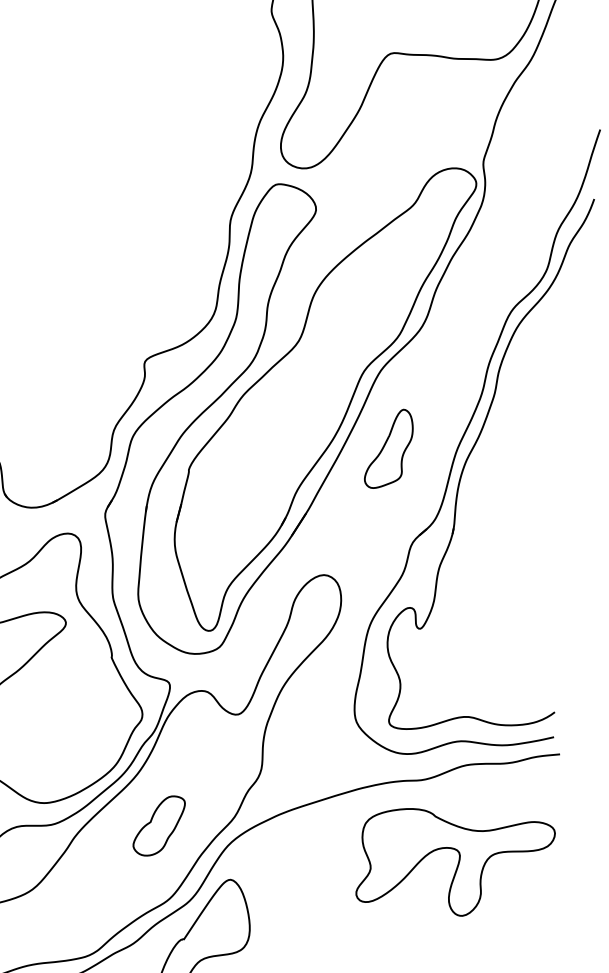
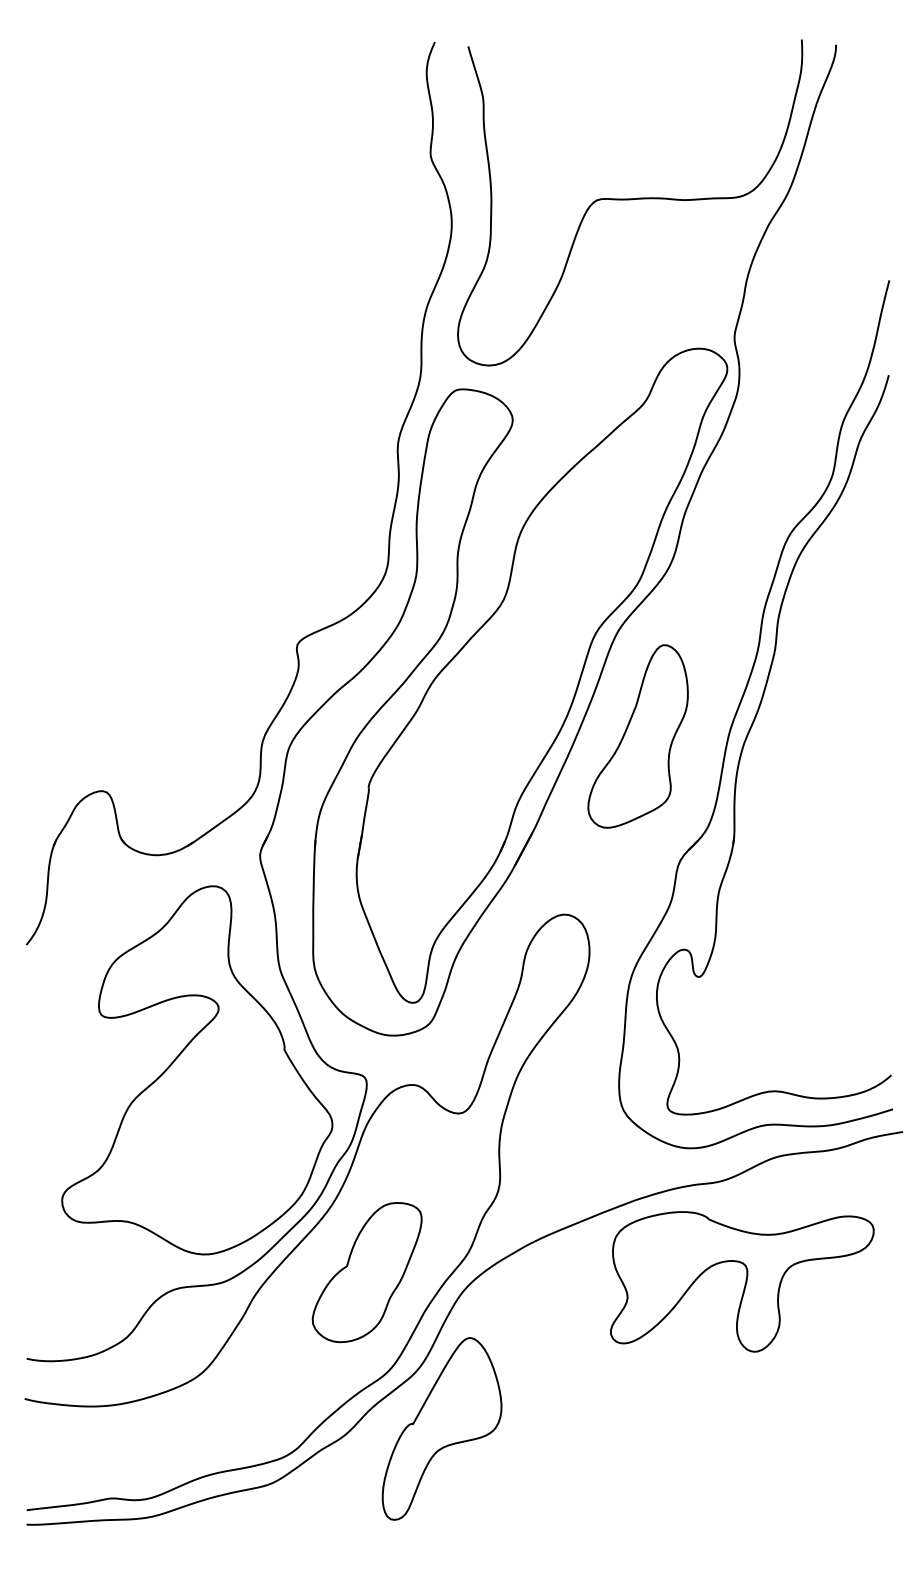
part: (388, 448) -> (637, 736), size x1.67
part: (158, 825) -> (366, 1272), size x1.67
part: (455, 863) -> (742, 1281), moved

